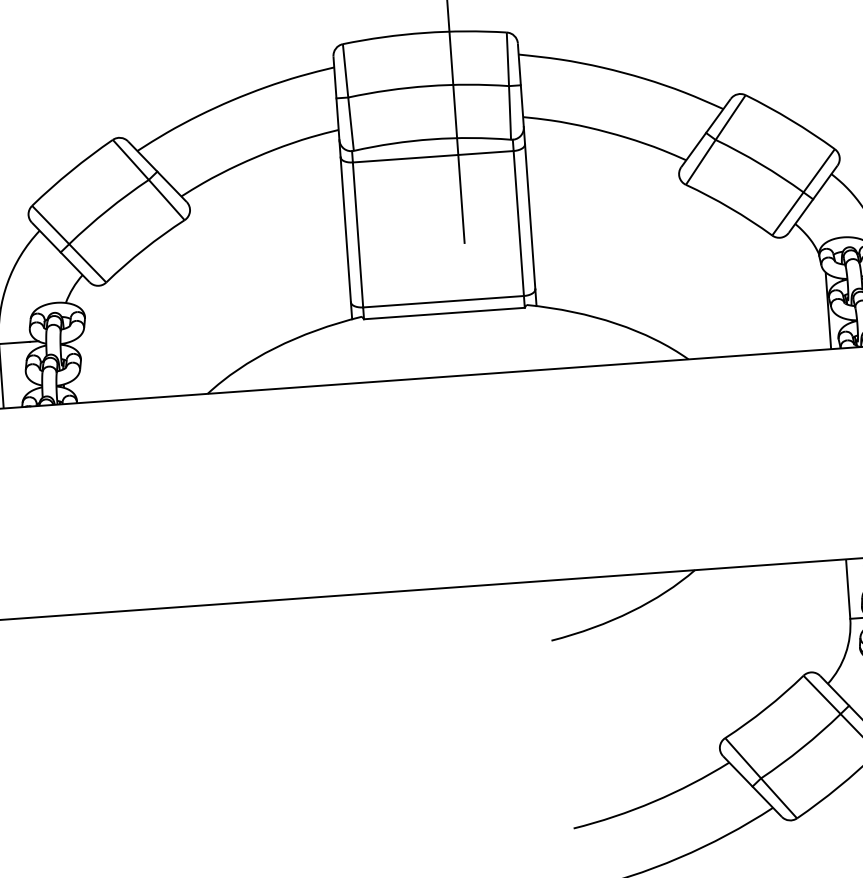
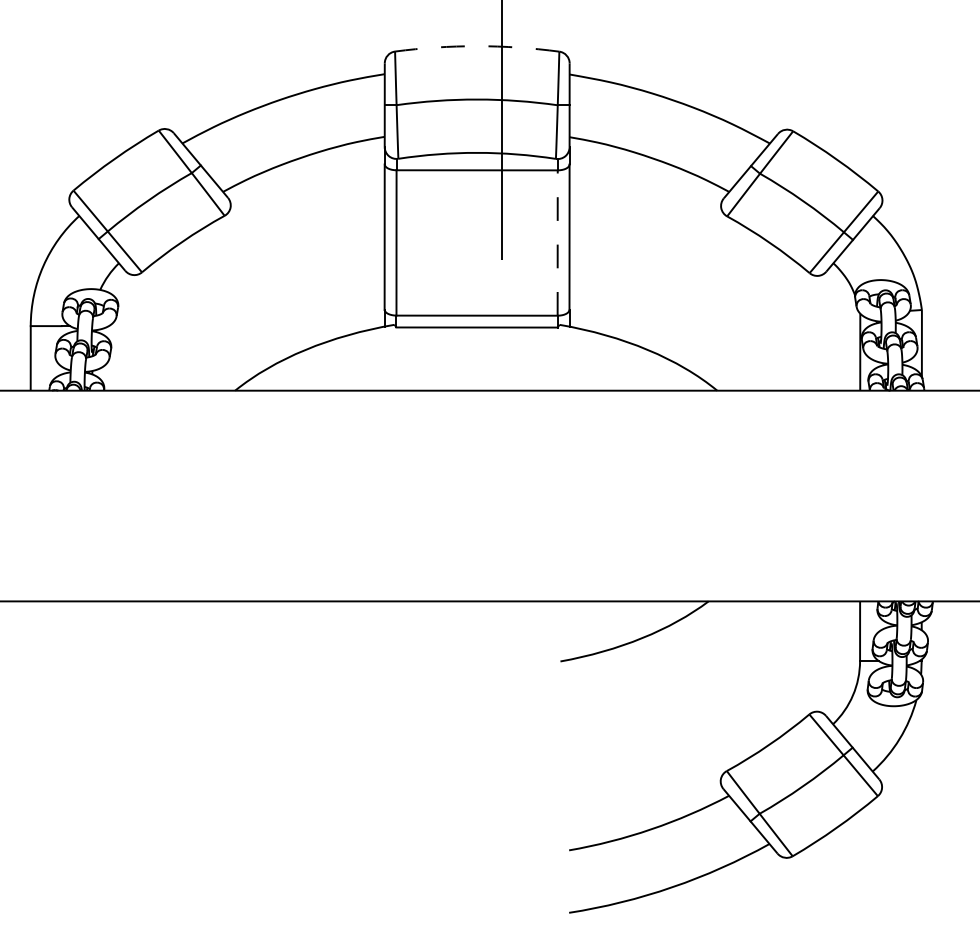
arc: (424, 33) -> (477, 46), solid -> dashed
line: (518, 223) -> (557, 243), solid -> dashed

